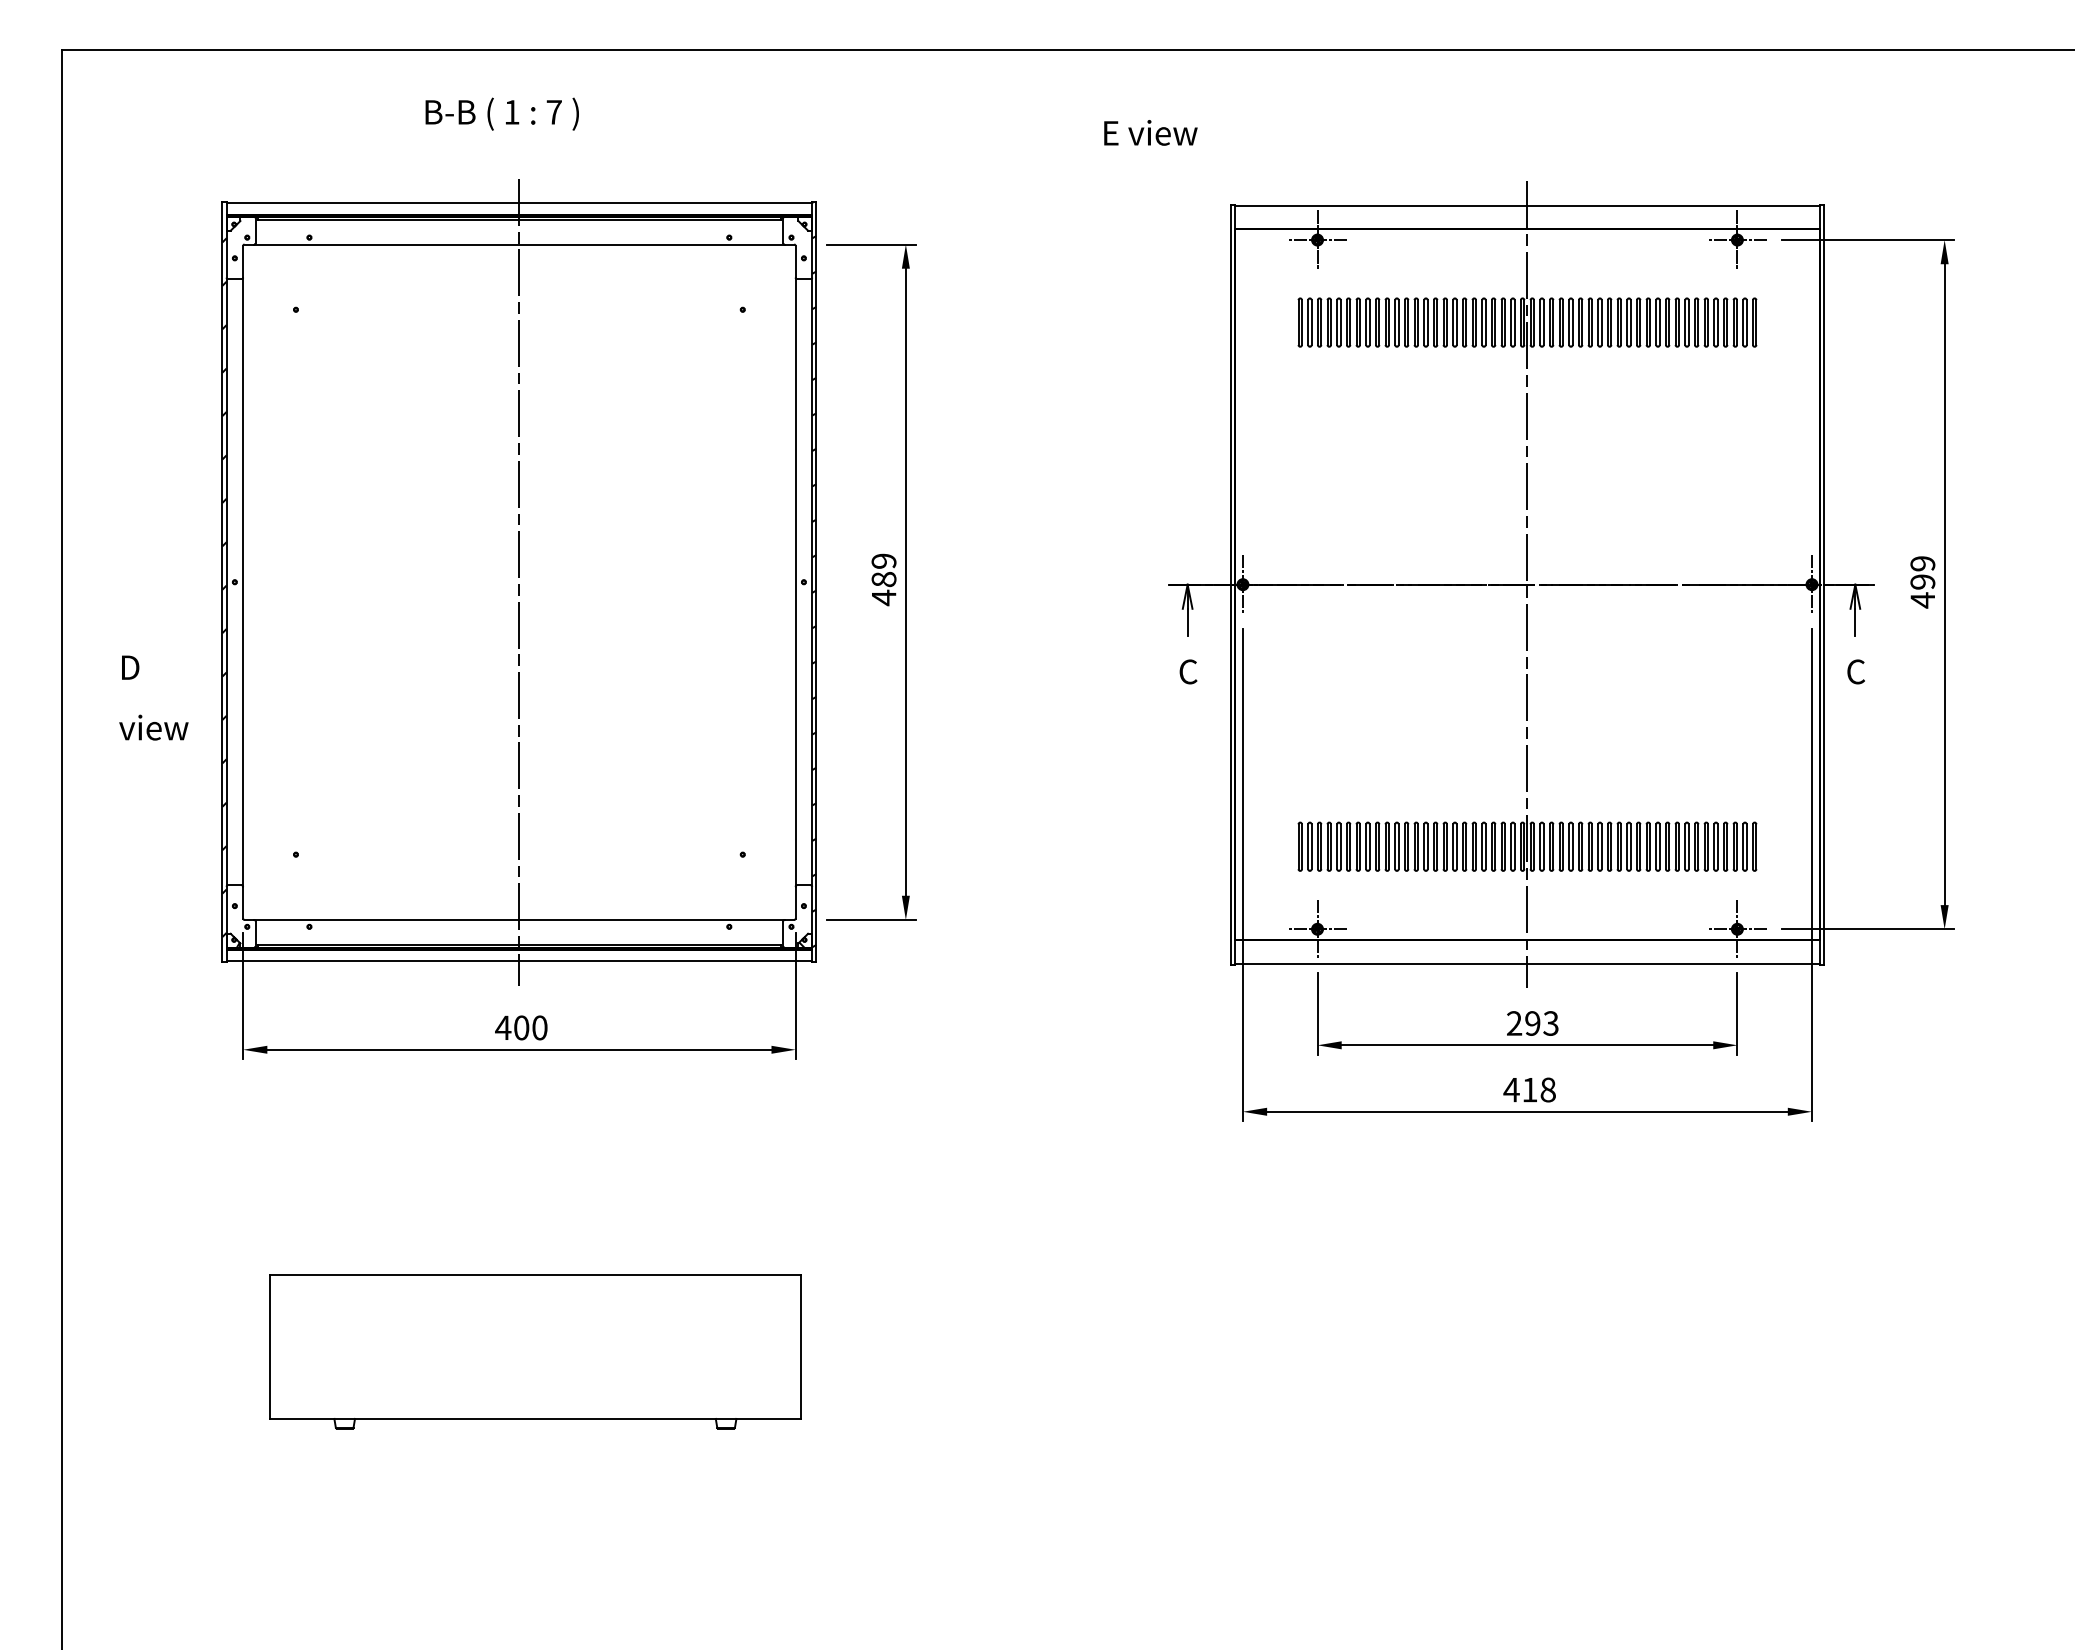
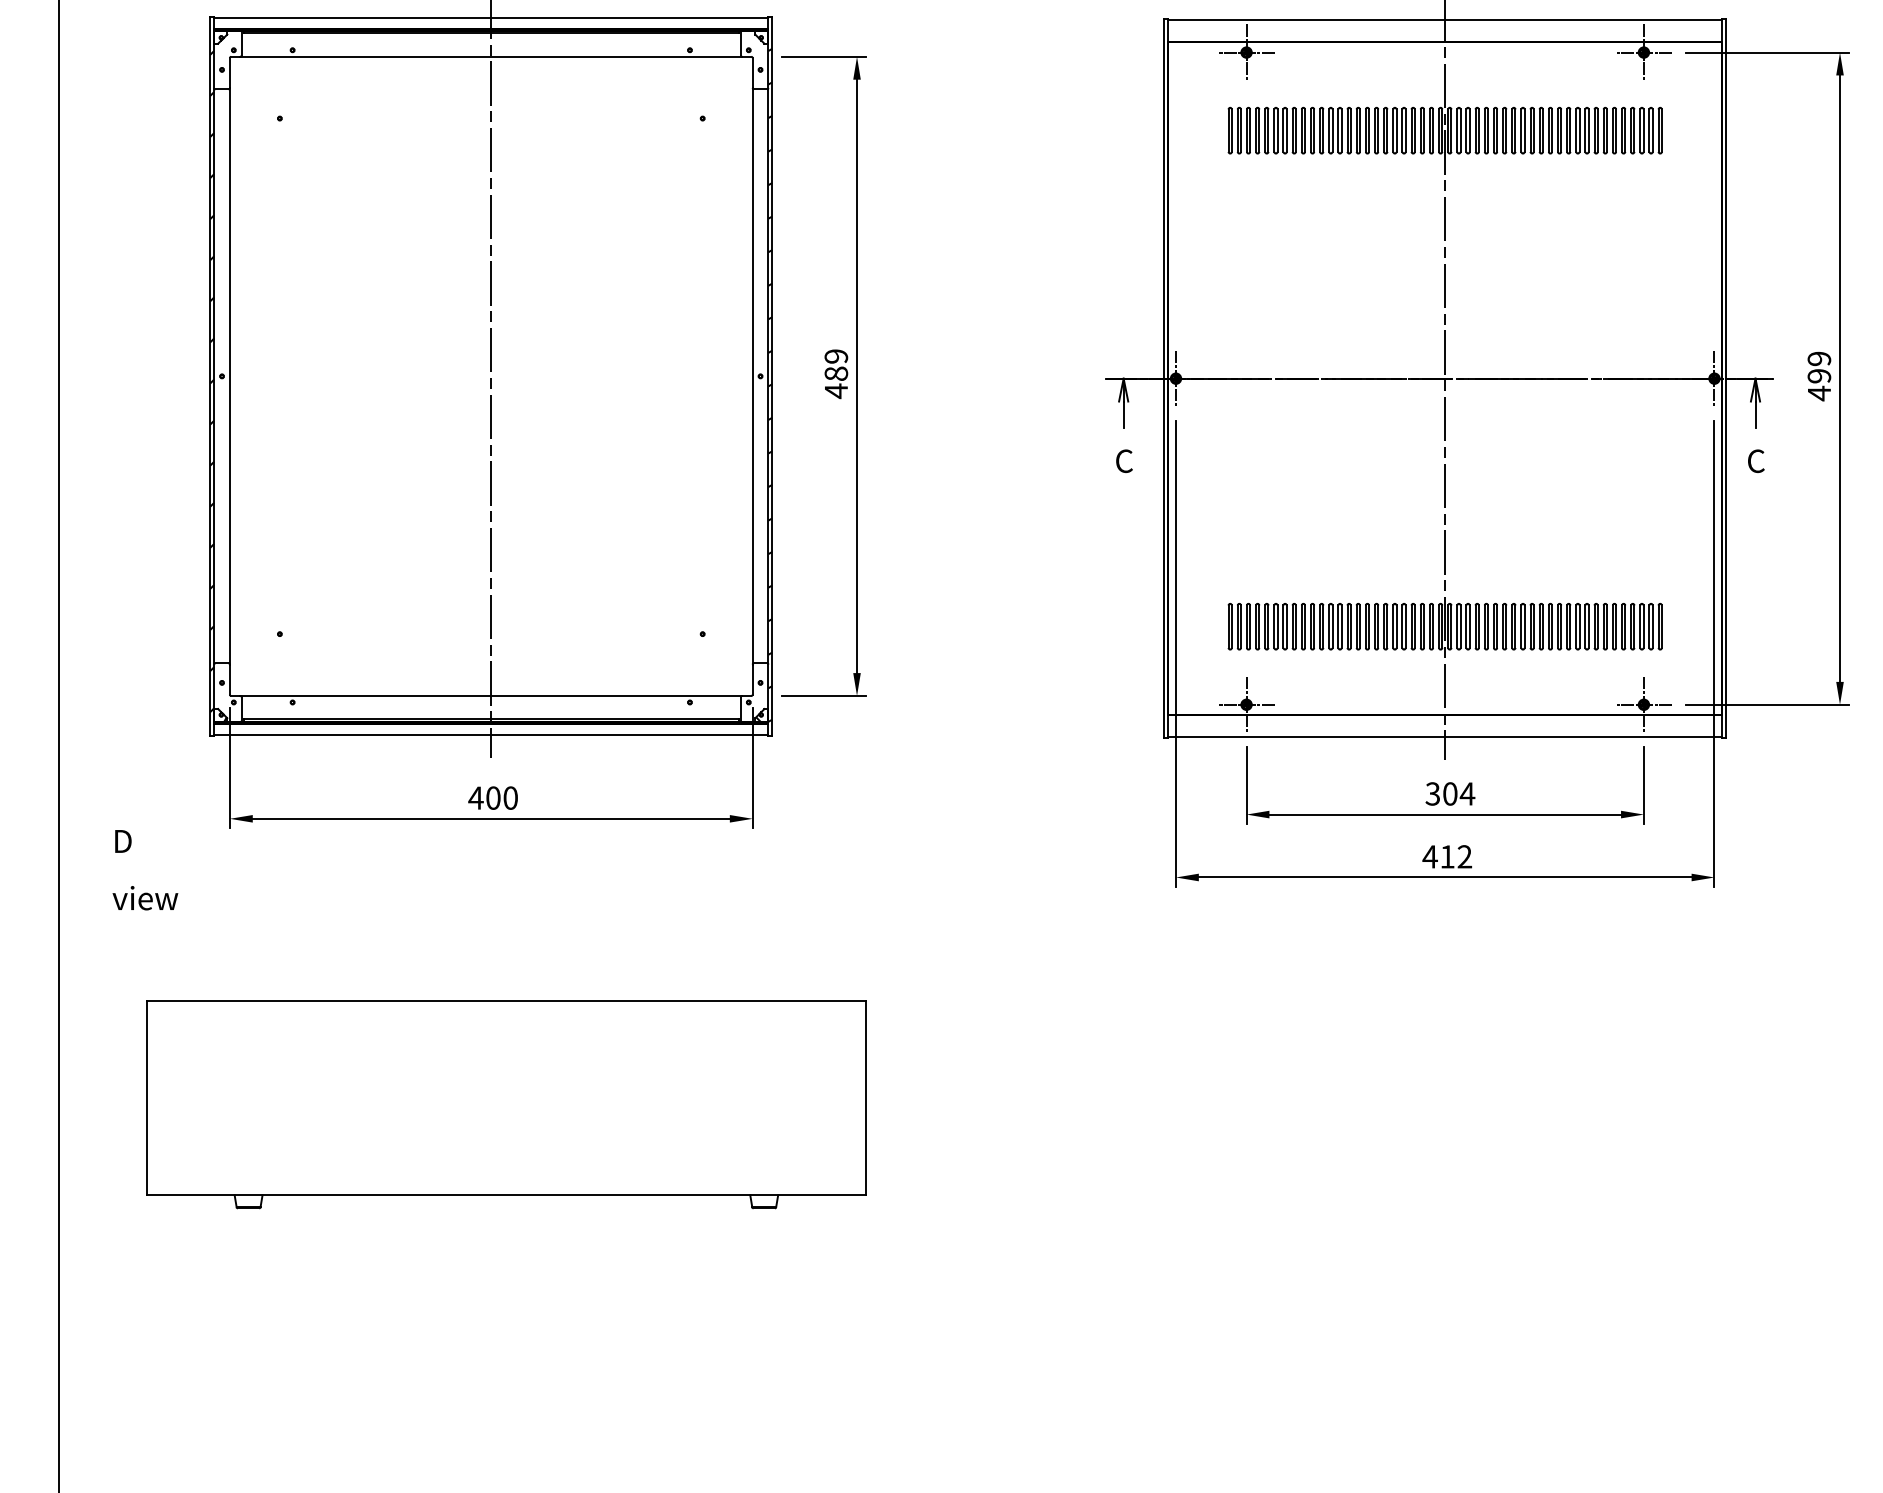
text: (153, 697) -> (145, 869), moved
text: (1532, 1023) -> (1449, 793), 293 -> 304
text: (1547, 1089) -> (1464, 856), 418 -> 412
part: (535, 1351) -> (506, 1104), size x1.43

